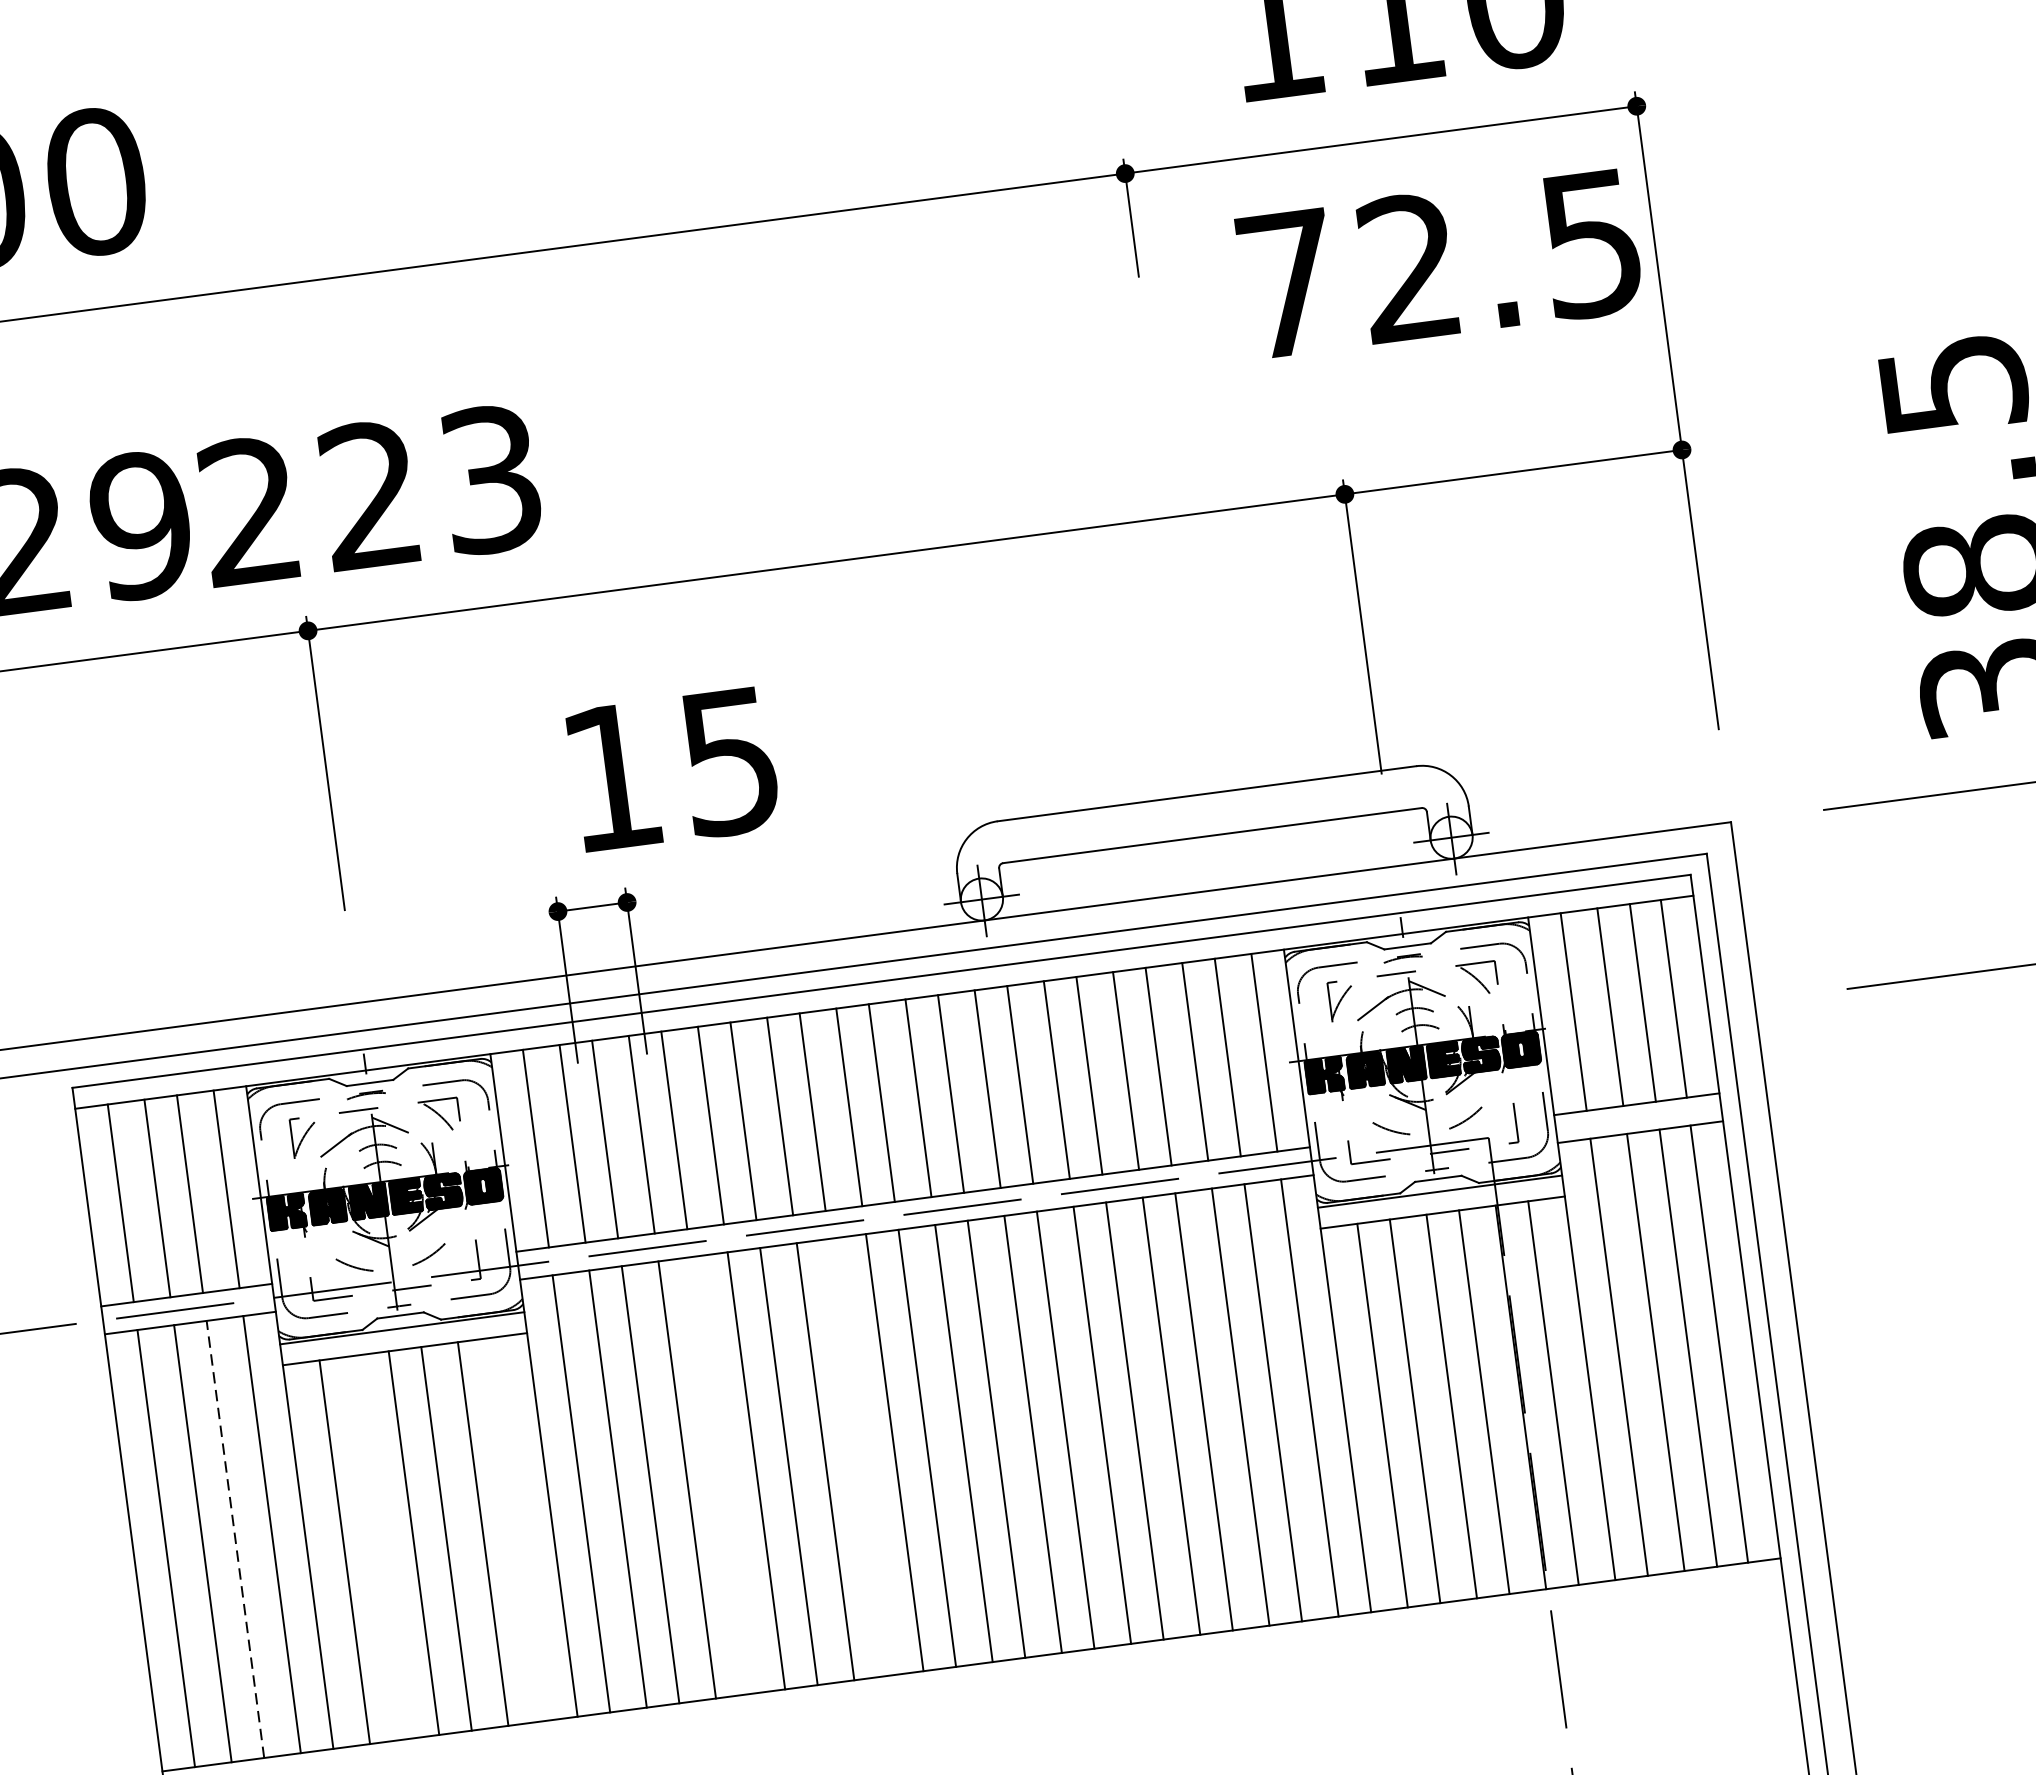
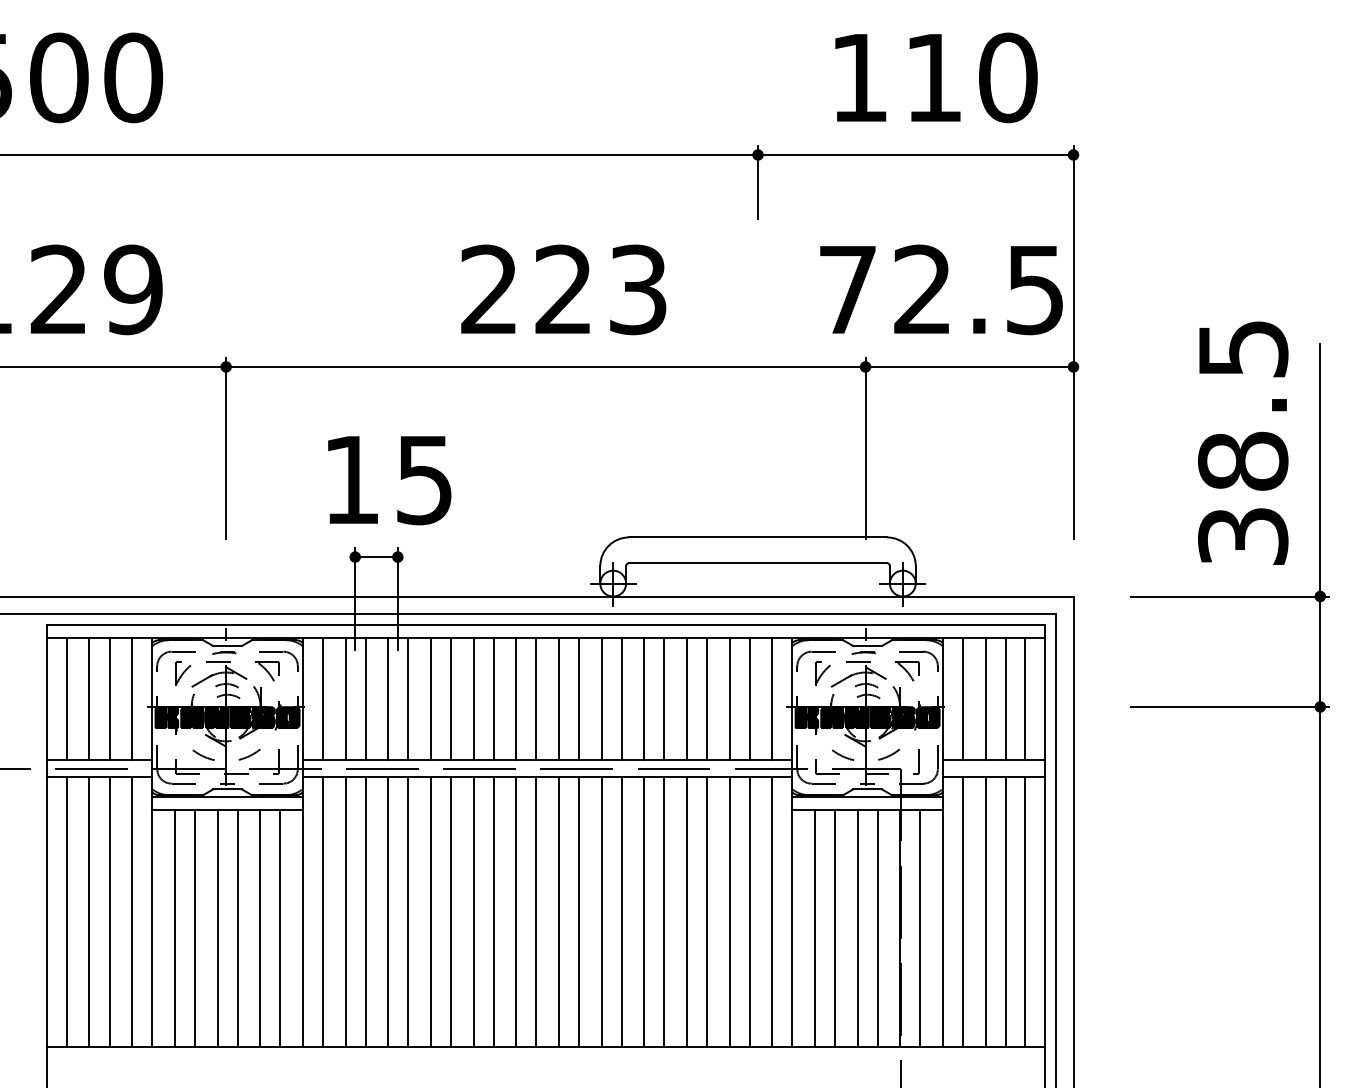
text: (1439, 263) -> (941, 289), moved
text: (369, 494) -> (563, 289), moved
text: (673, 770) -> (389, 480), moved
line: (857, 1456) -> (493, 911), added
line: (720, 1474) -> (408, 911), added
line: (516, 1529) -> (280, 928), added
line: (235, 1538) -> (109, 911), dashed -> solid
line: (376, 1548) -> (194, 928), added

